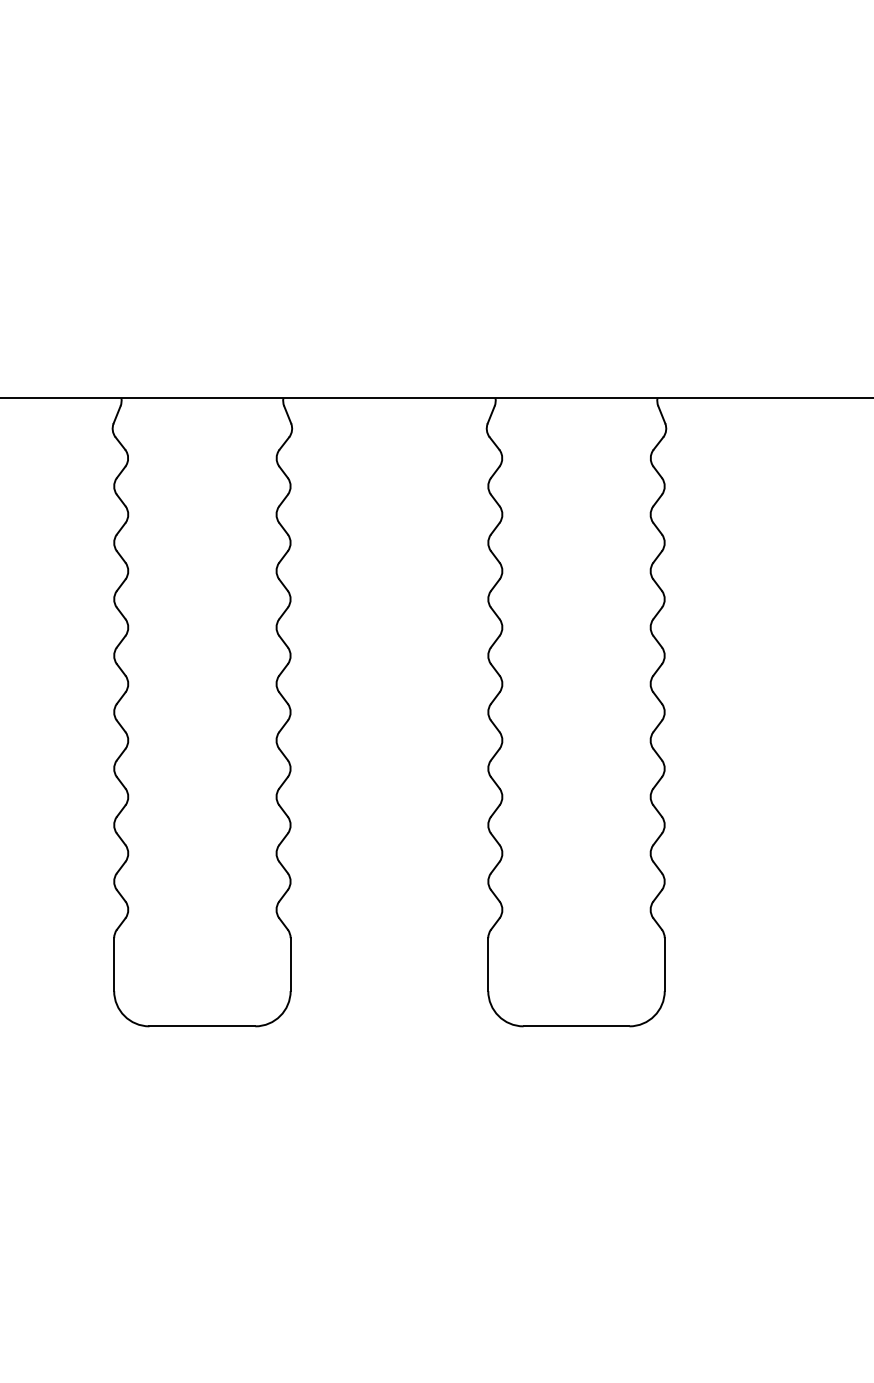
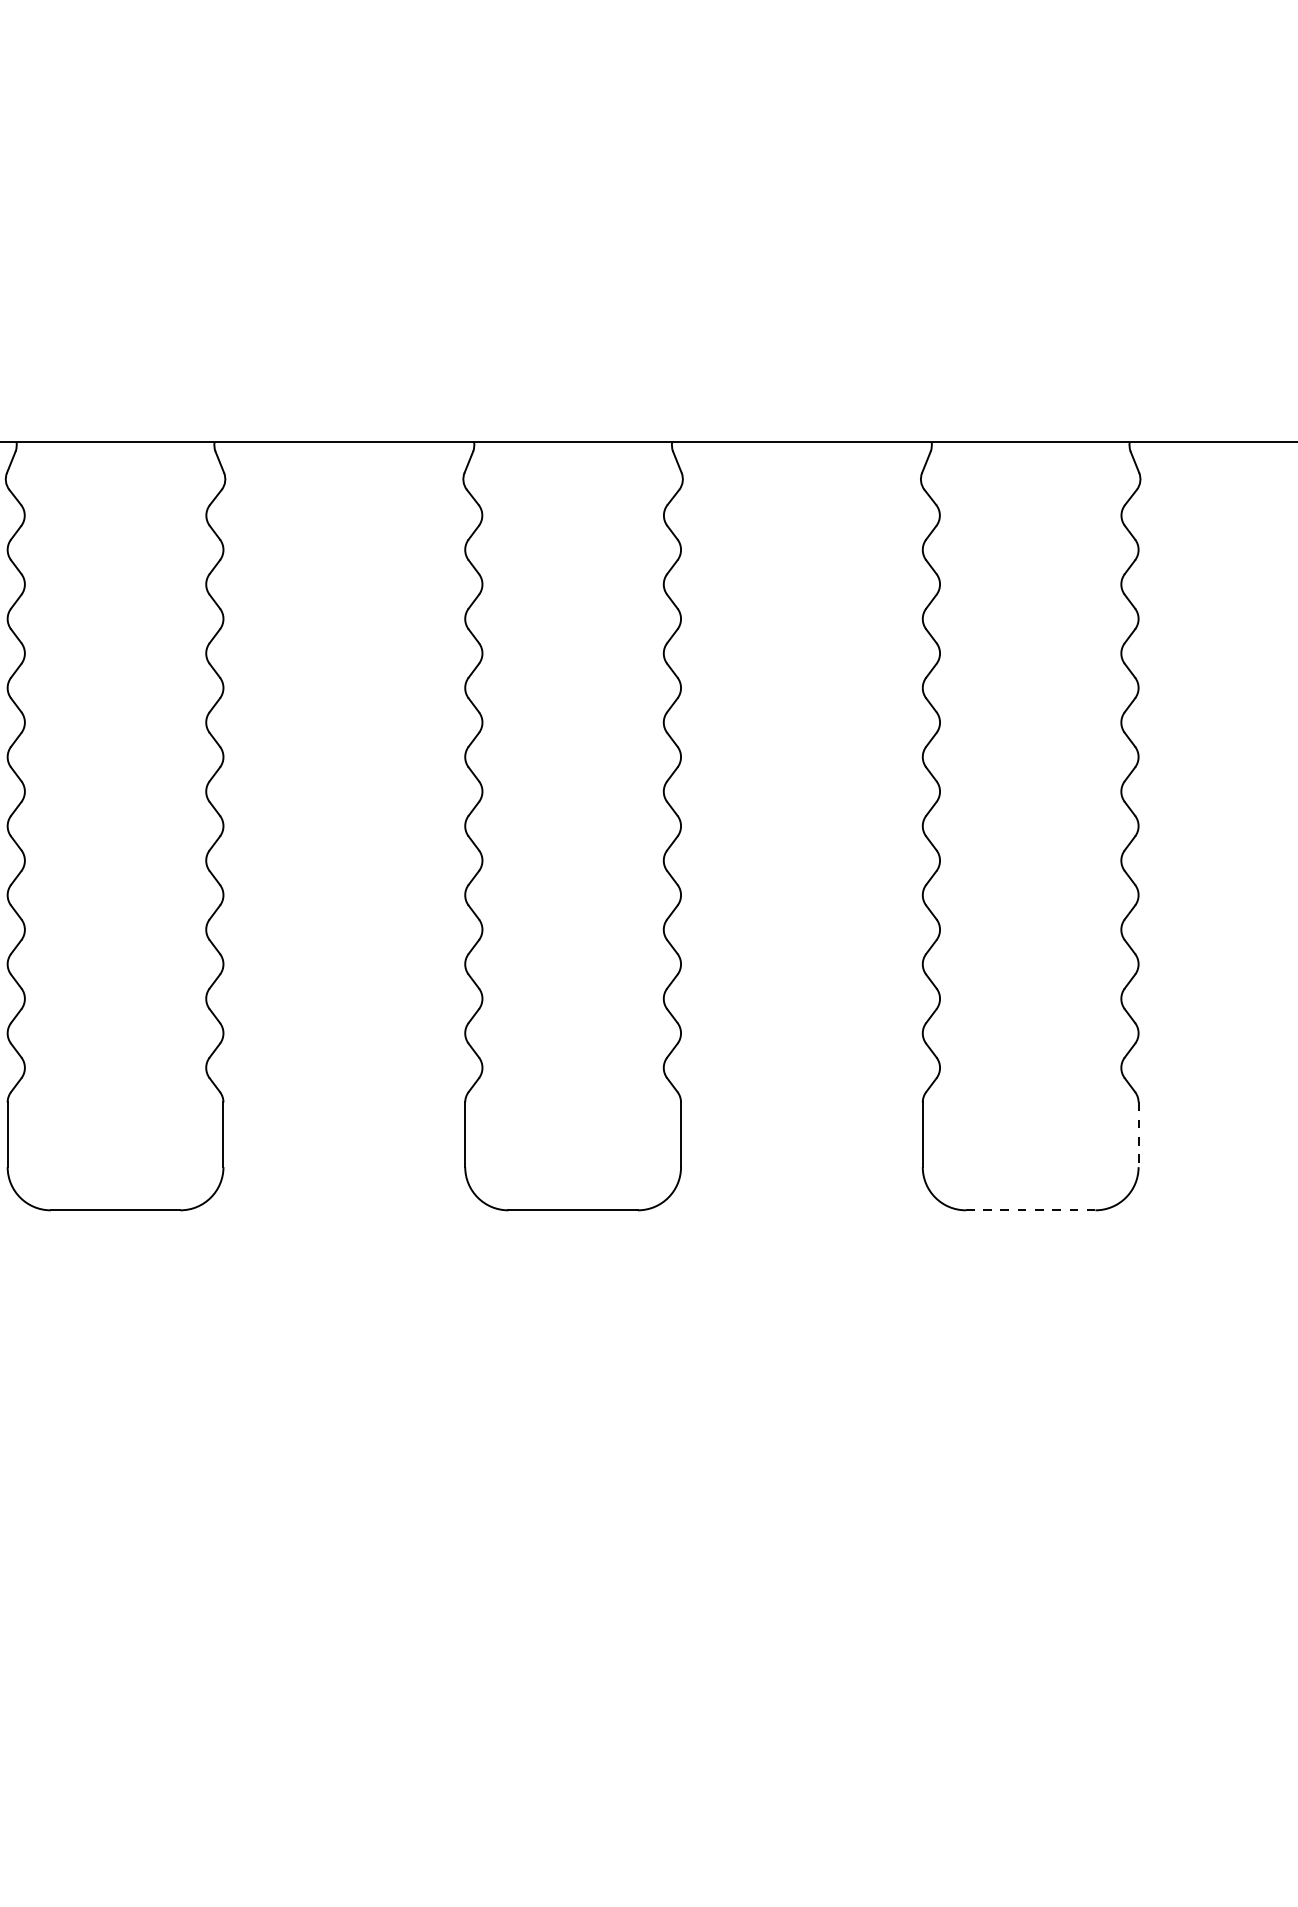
line: (664, 965) -> (1138, 1135), solid -> dashed
line: (576, 1026) -> (1030, 1210), solid -> dashed

